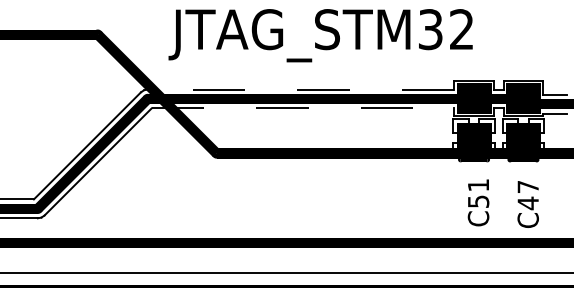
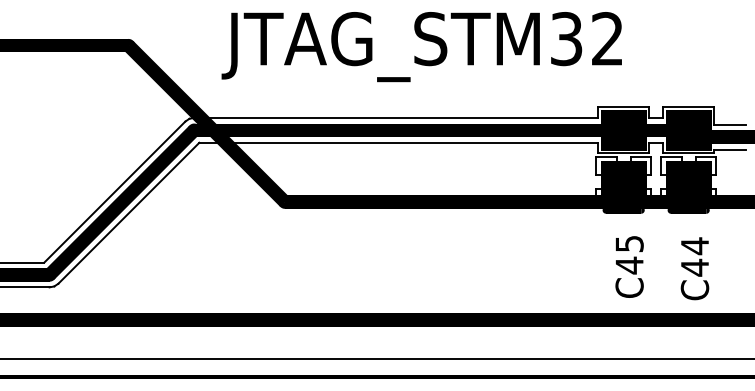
line: (300, 89) -> (395, 117), dashed -> solid
line: (303, 108) -> (399, 142), dashed -> solid
text: (527, 186) -> (694, 245), C47 -> C44
text: (478, 193) -> (629, 254), C51 -> C45

